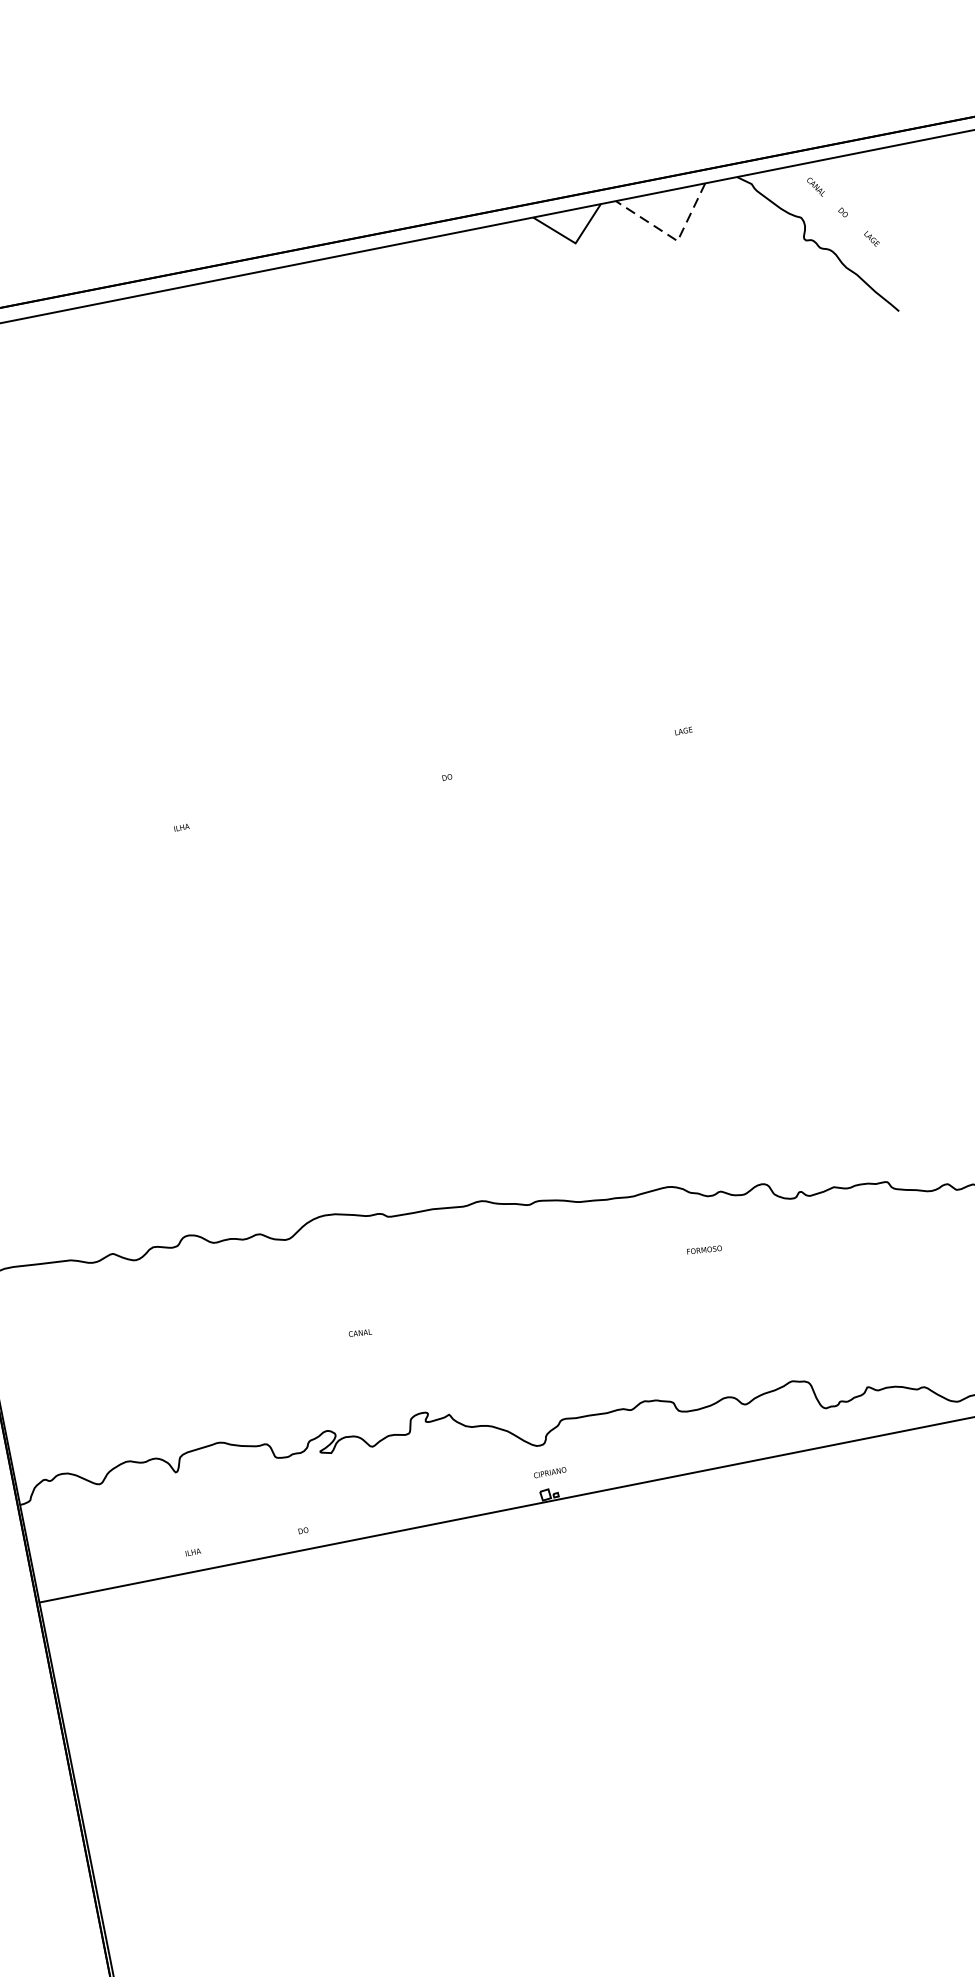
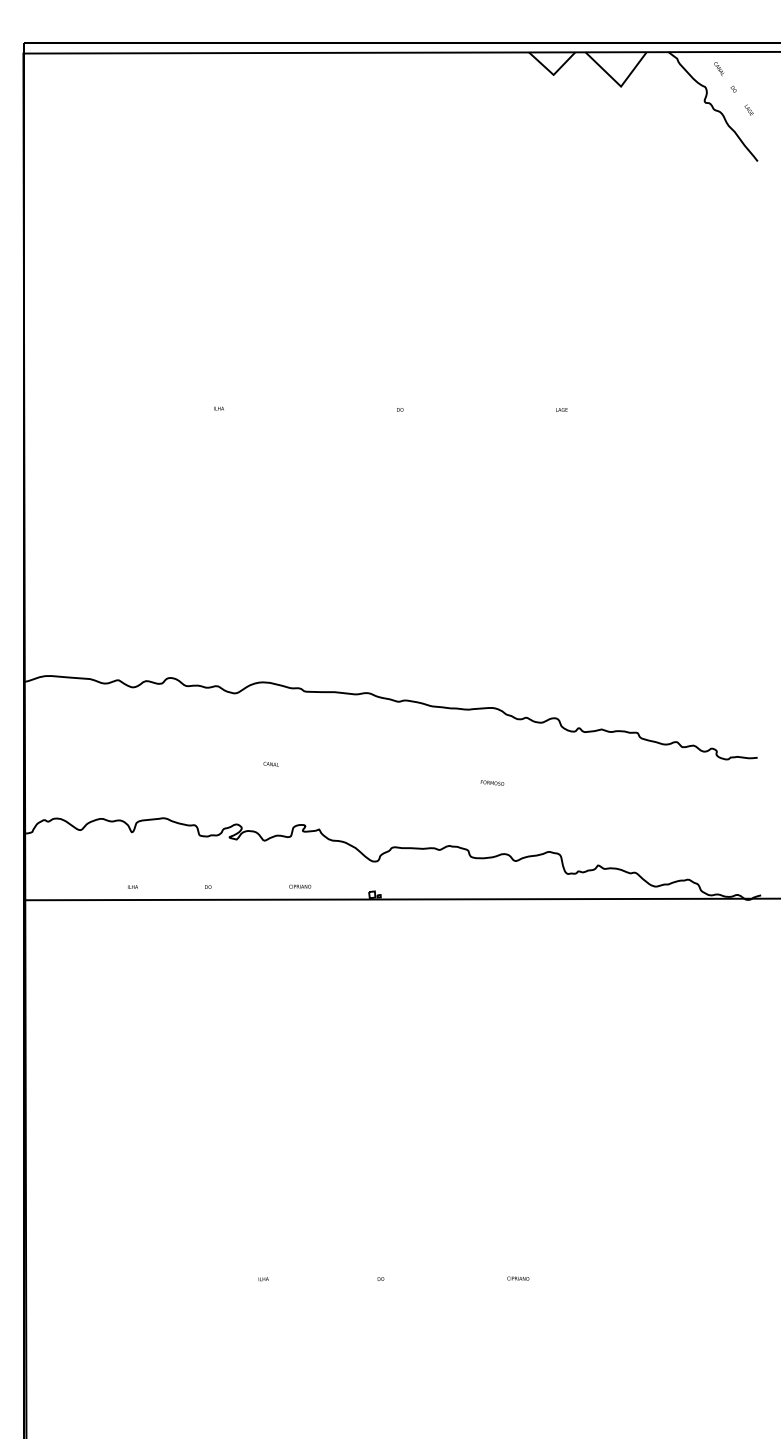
line: (673, 238) -> (618, 84), dashed -> solid
text: (704, 1249) -> (492, 782), moved
text: (550, 1472) -> (300, 886), moved

